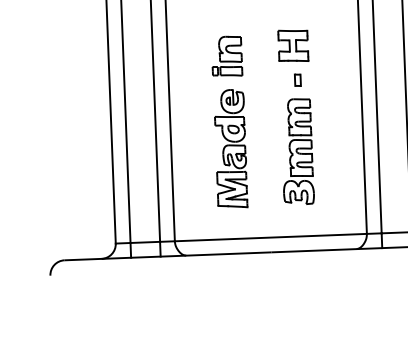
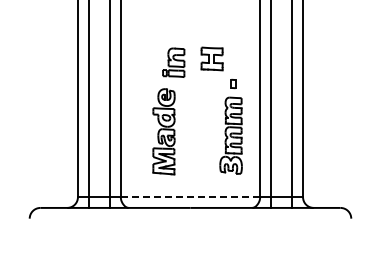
part: (226, 56) -> (173, 62), moved
part: (296, 139) -> (230, 126), moved
line: (270, 237) -> (190, 197), solid -> dashed

